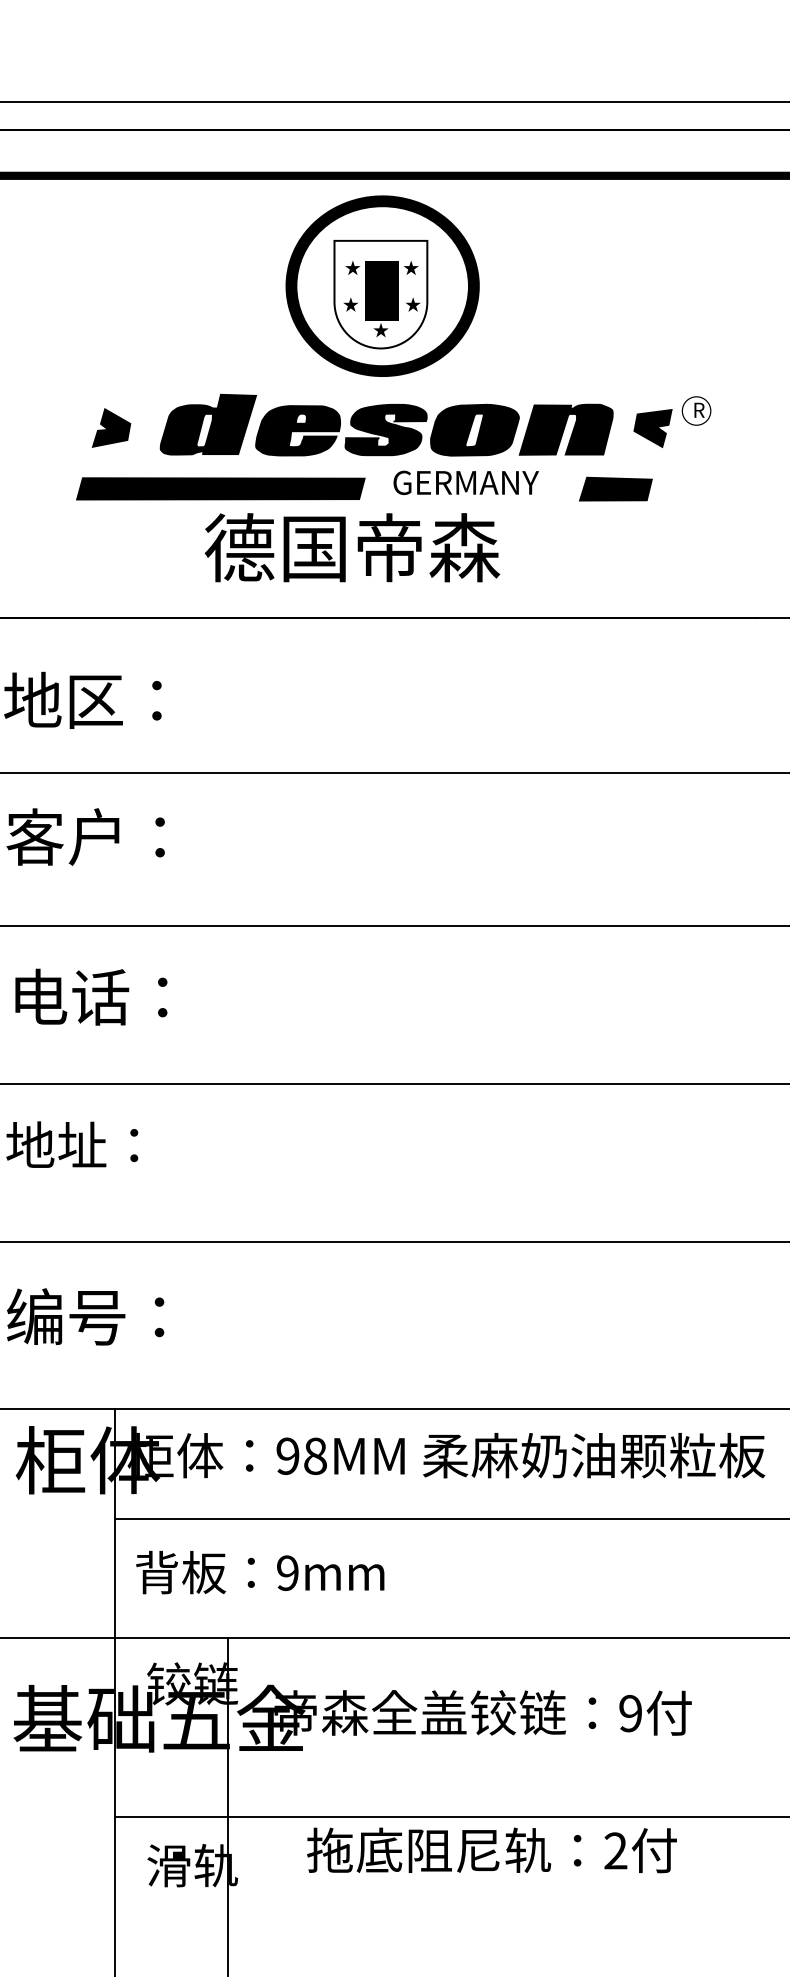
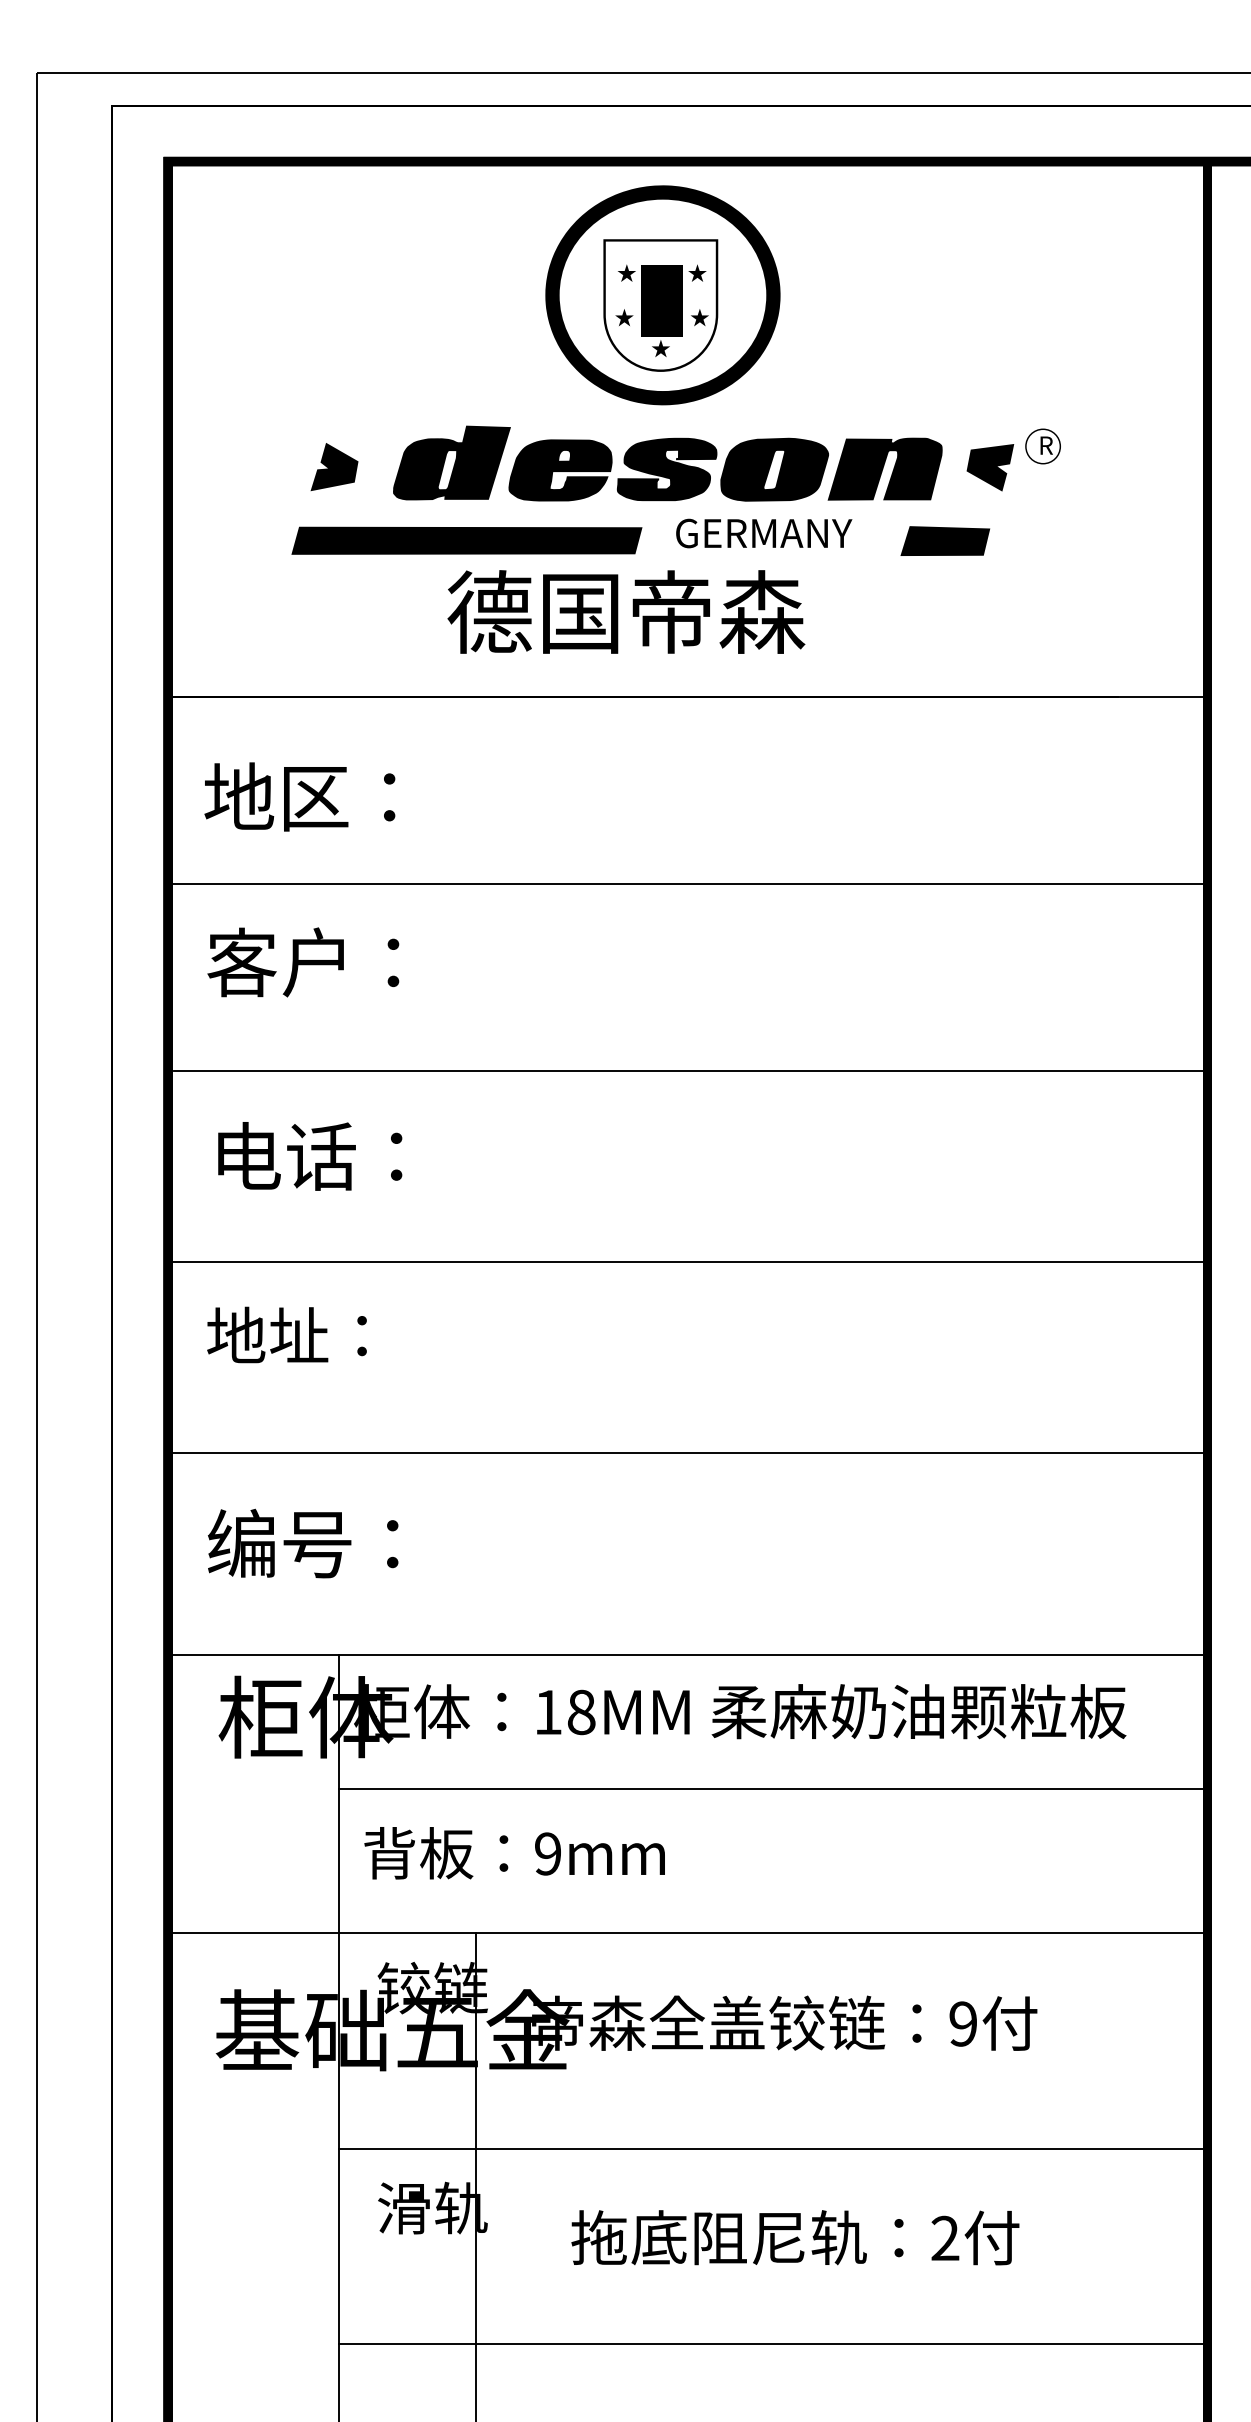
text: (287, 1456) -> (547, 1712), 98MM -> 18MM
text: (492, 1850) -> (795, 2237), moved

